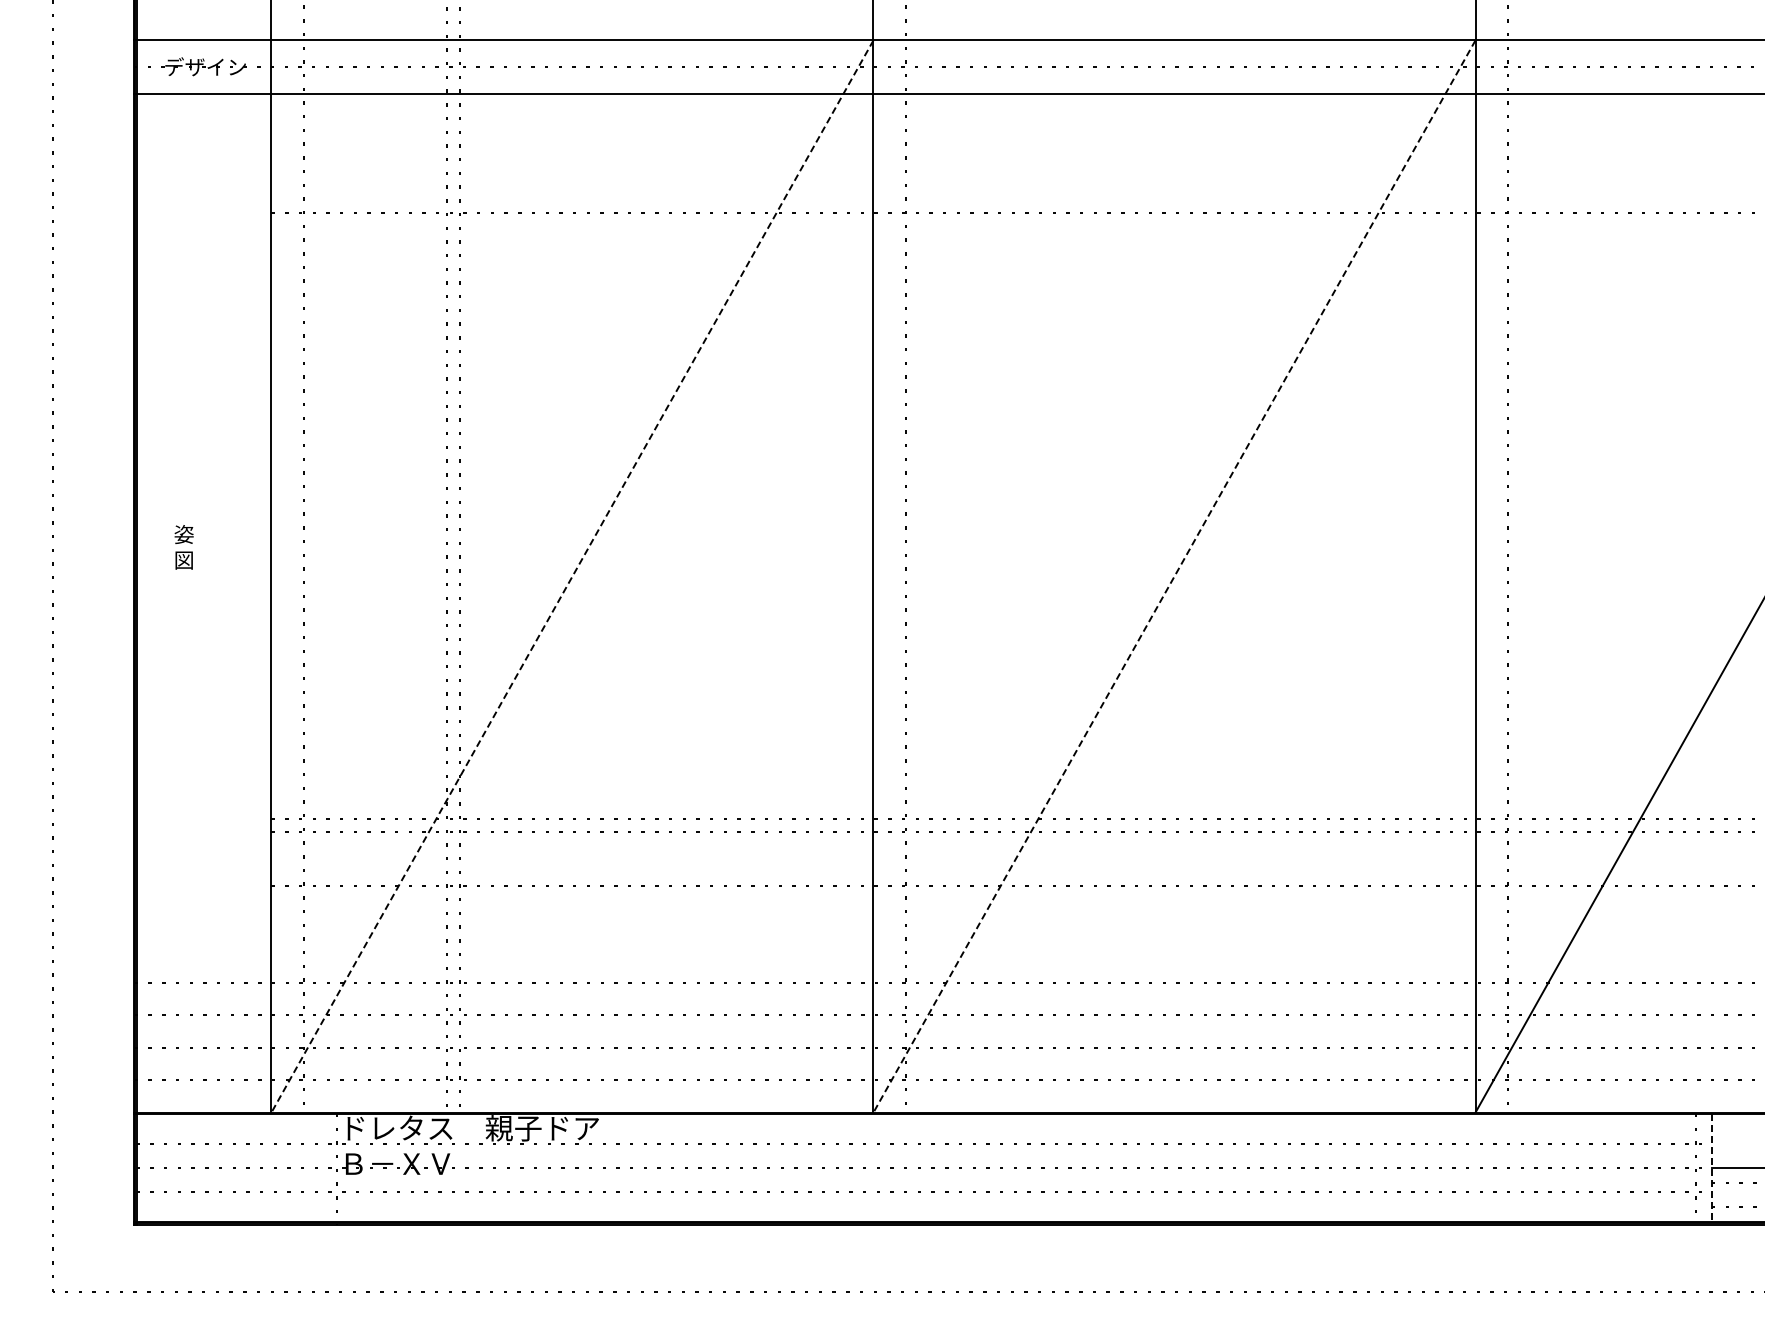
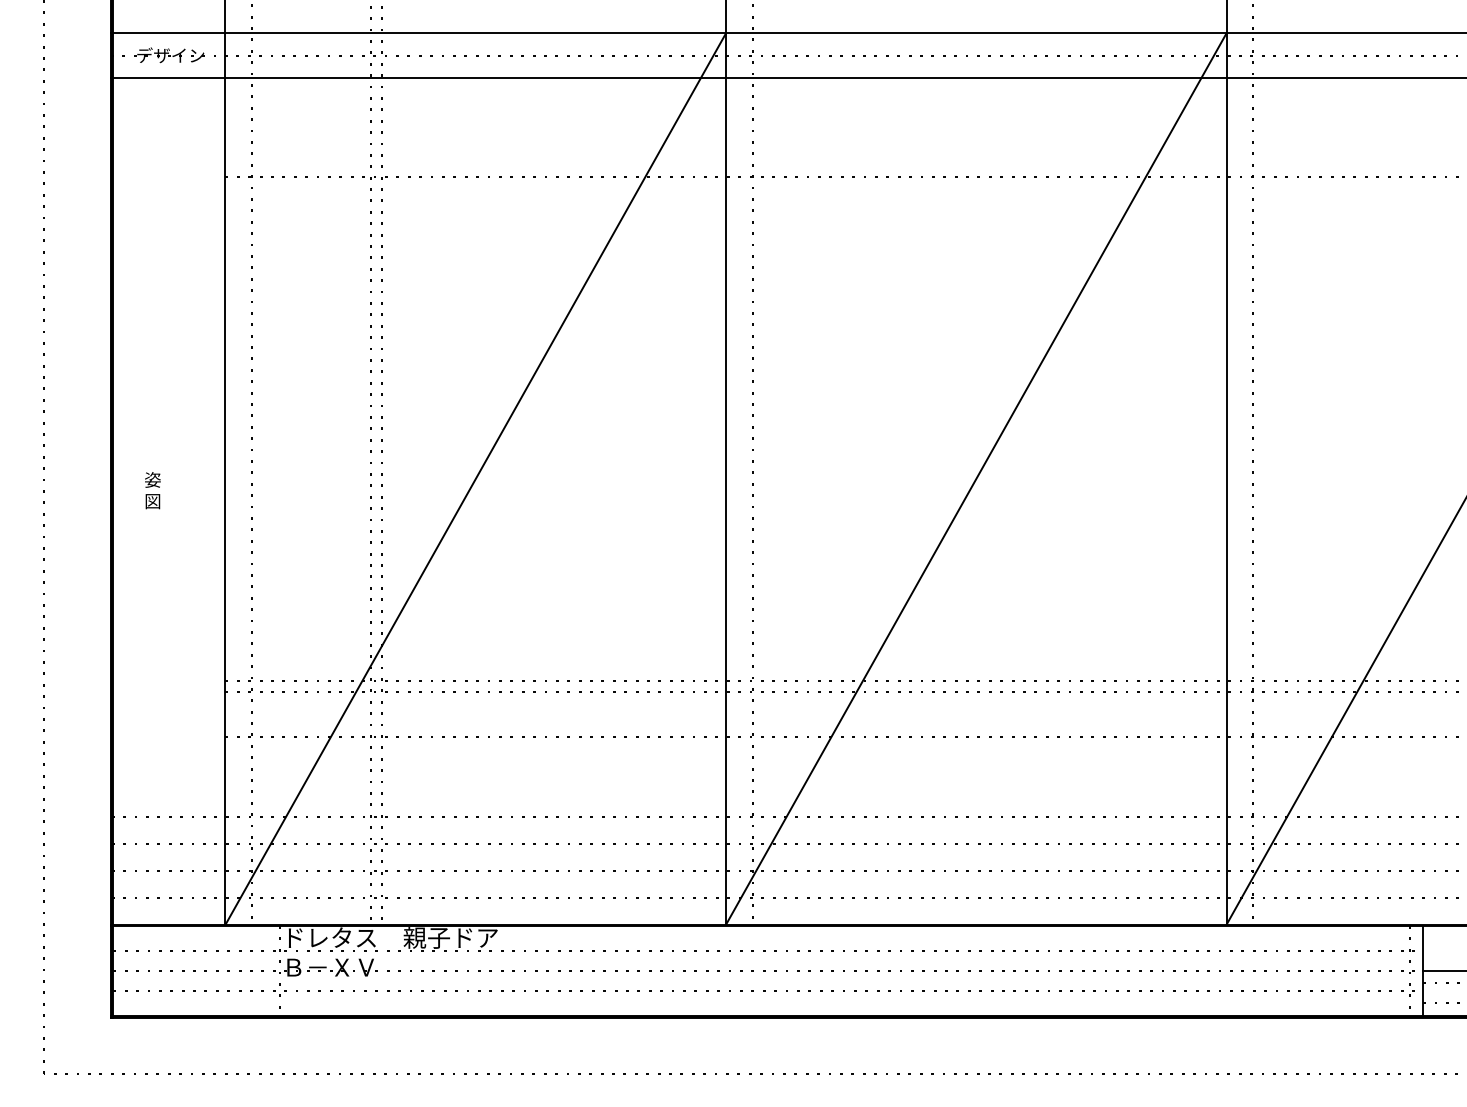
text: (183, 547) -> (152, 490), moved
line: (572, 576) -> (475, 479), dashed -> solid
line: (1174, 576) -> (976, 479), dashed -> solid
line: (1712, 1167) -> (1423, 970), dashed -> solid

